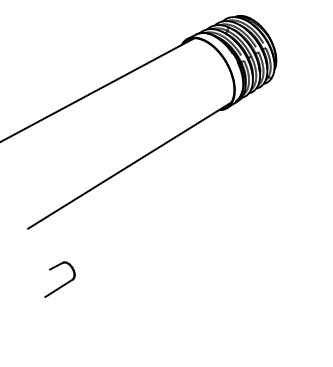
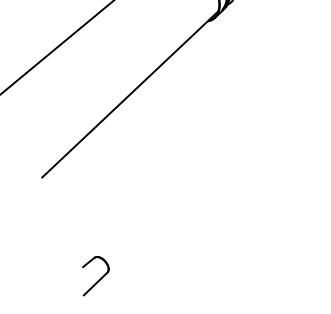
part: (61, 285) -> (97, 280), moved

